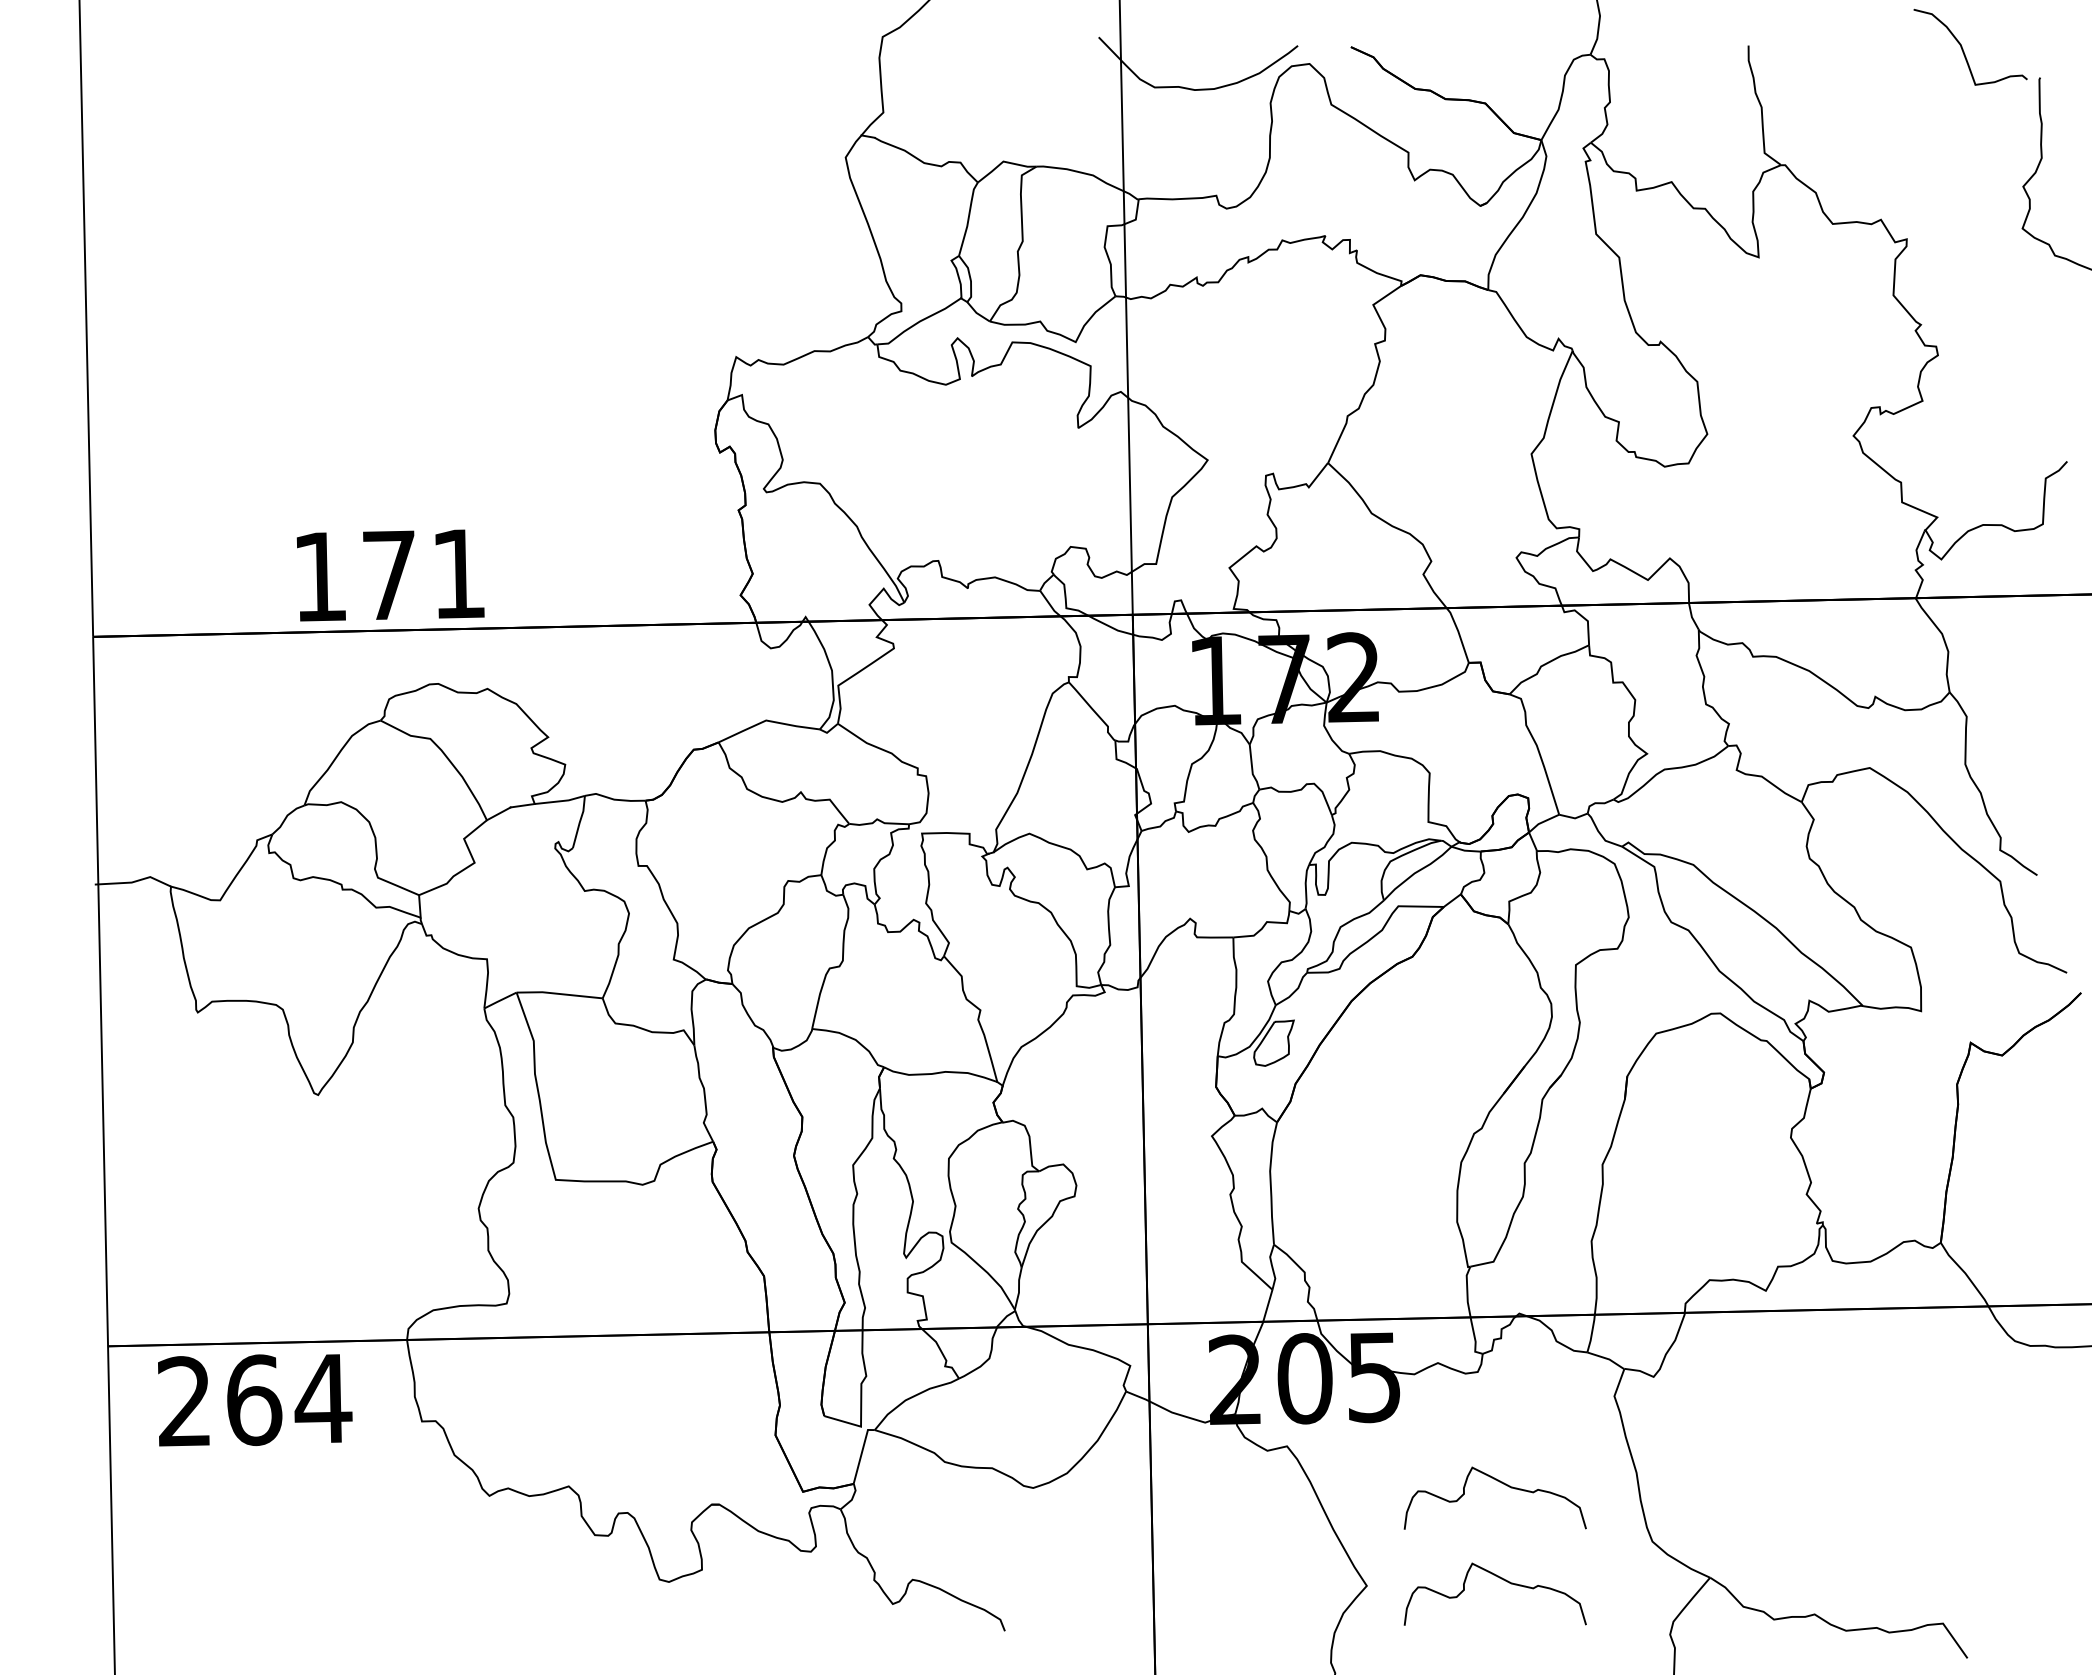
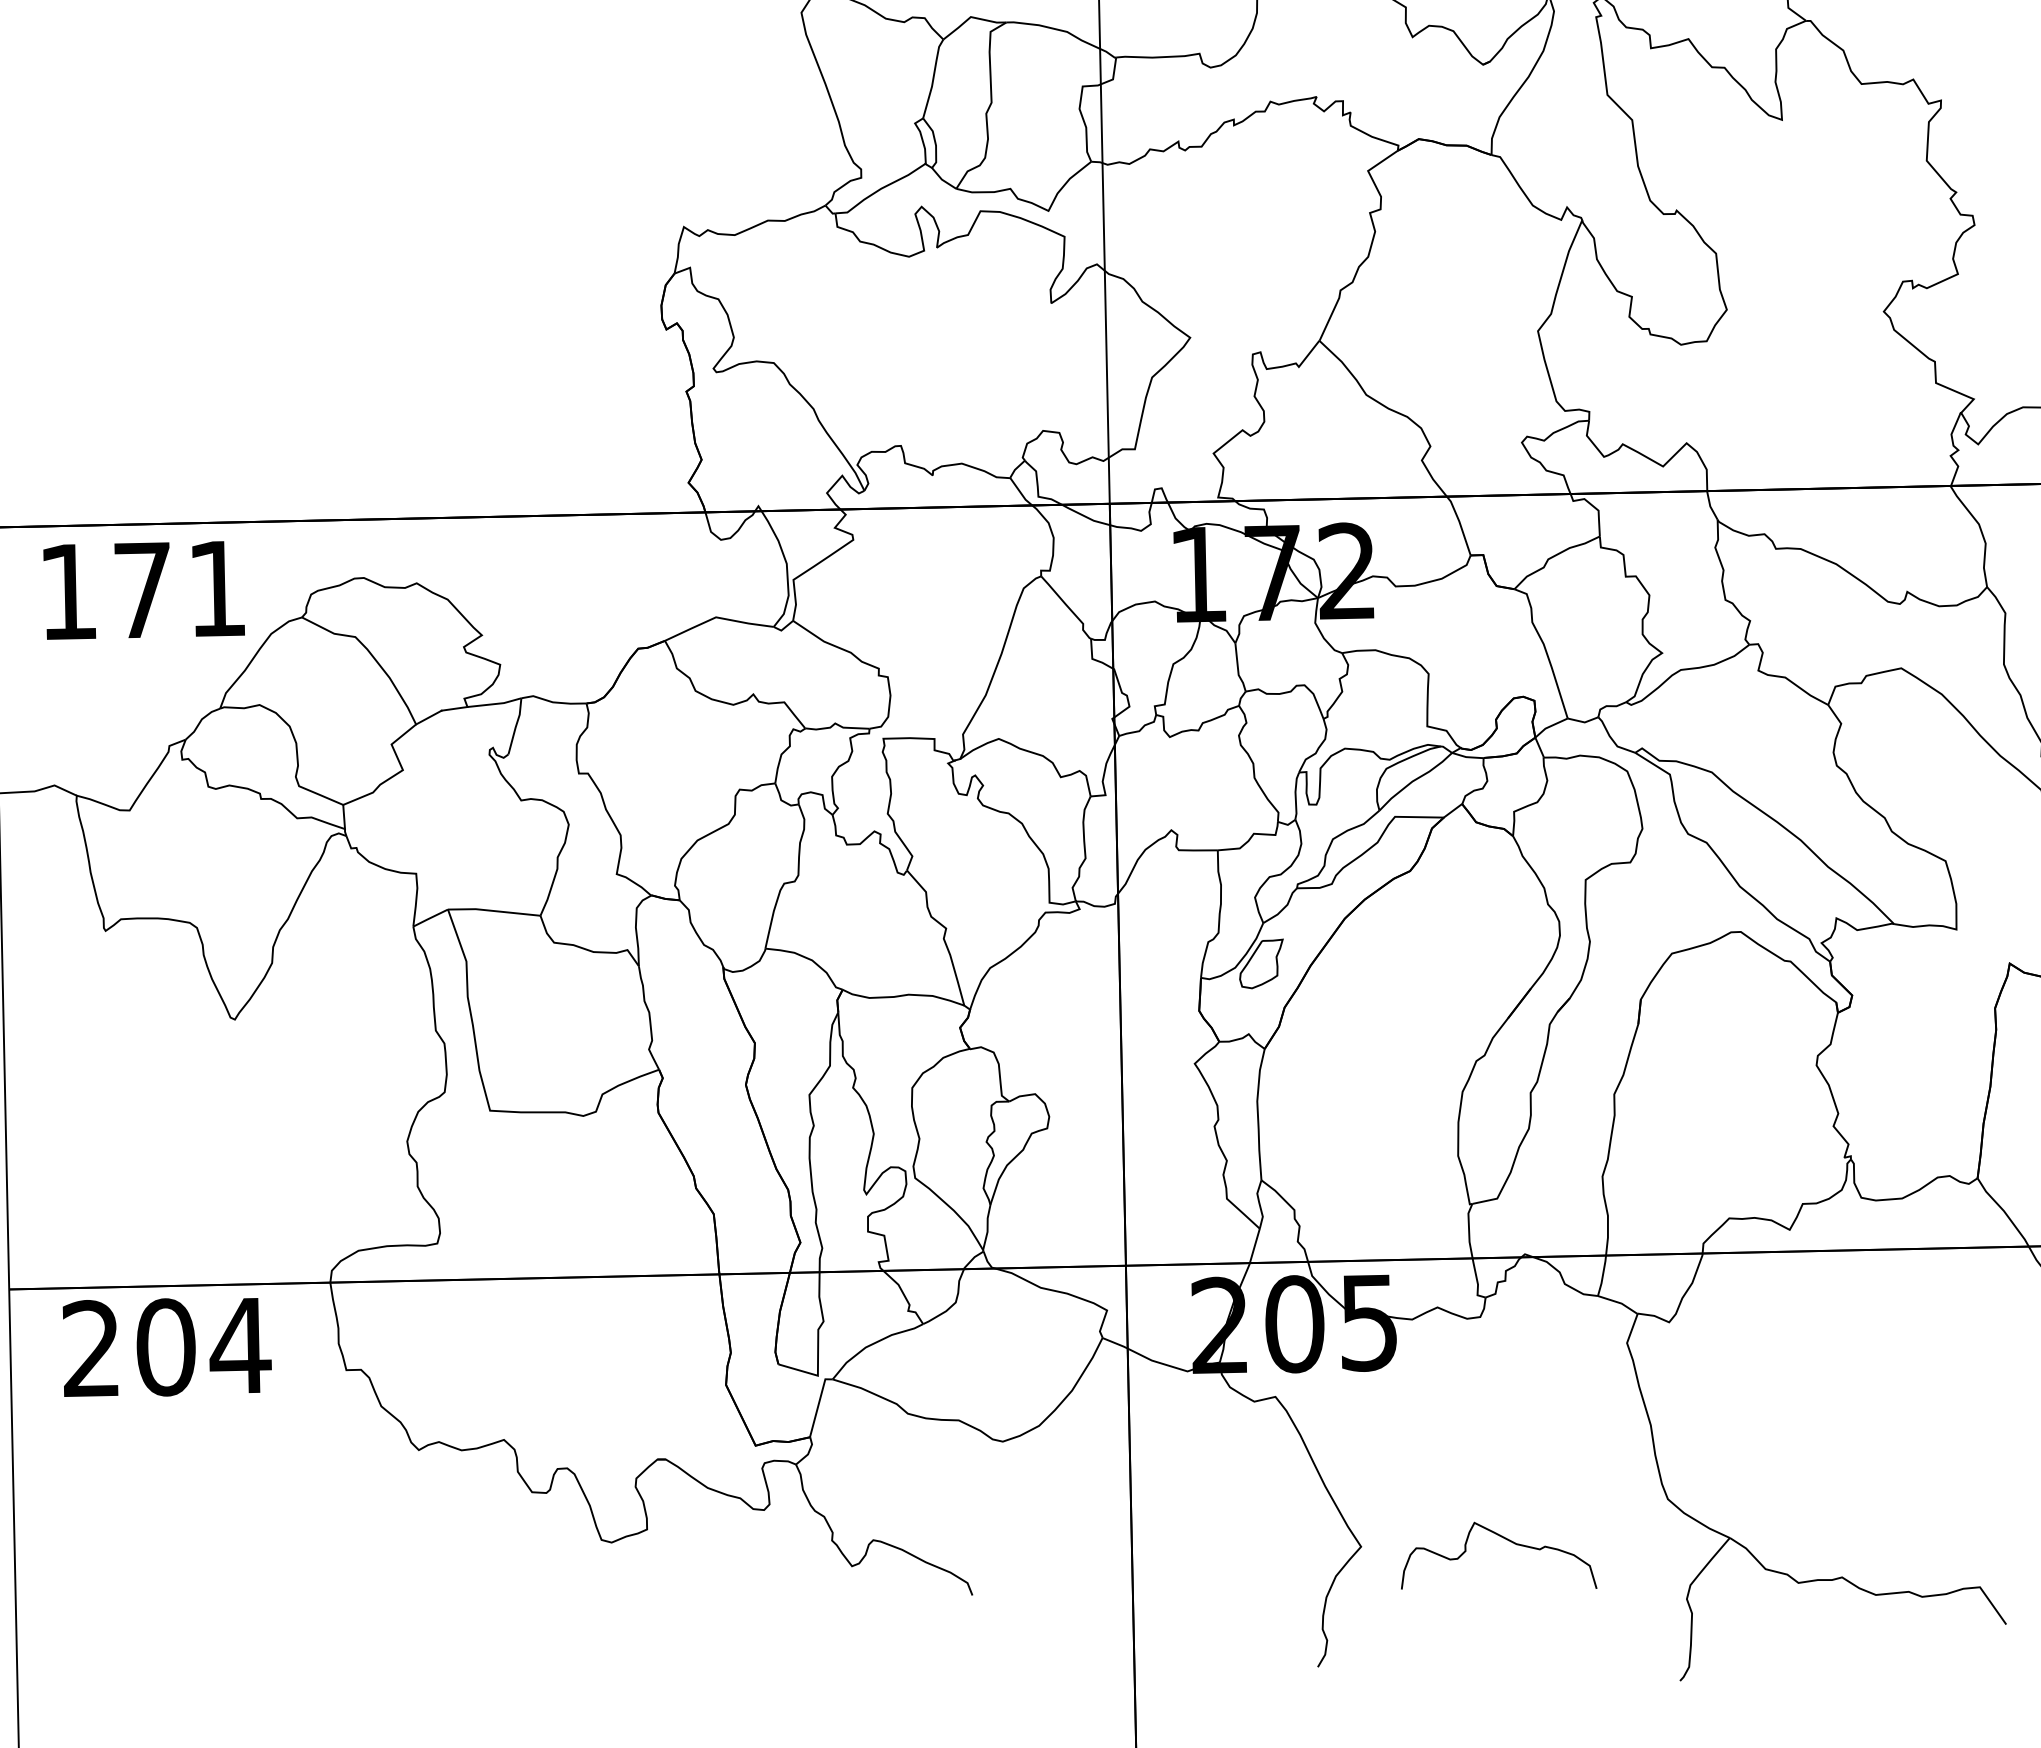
text: (390, 575) -> (143, 590), moved
text: (254, 1399) -> (166, 1346), 264 -> 204
curve: (1501, 1483) -> (1505, 1436), removed

